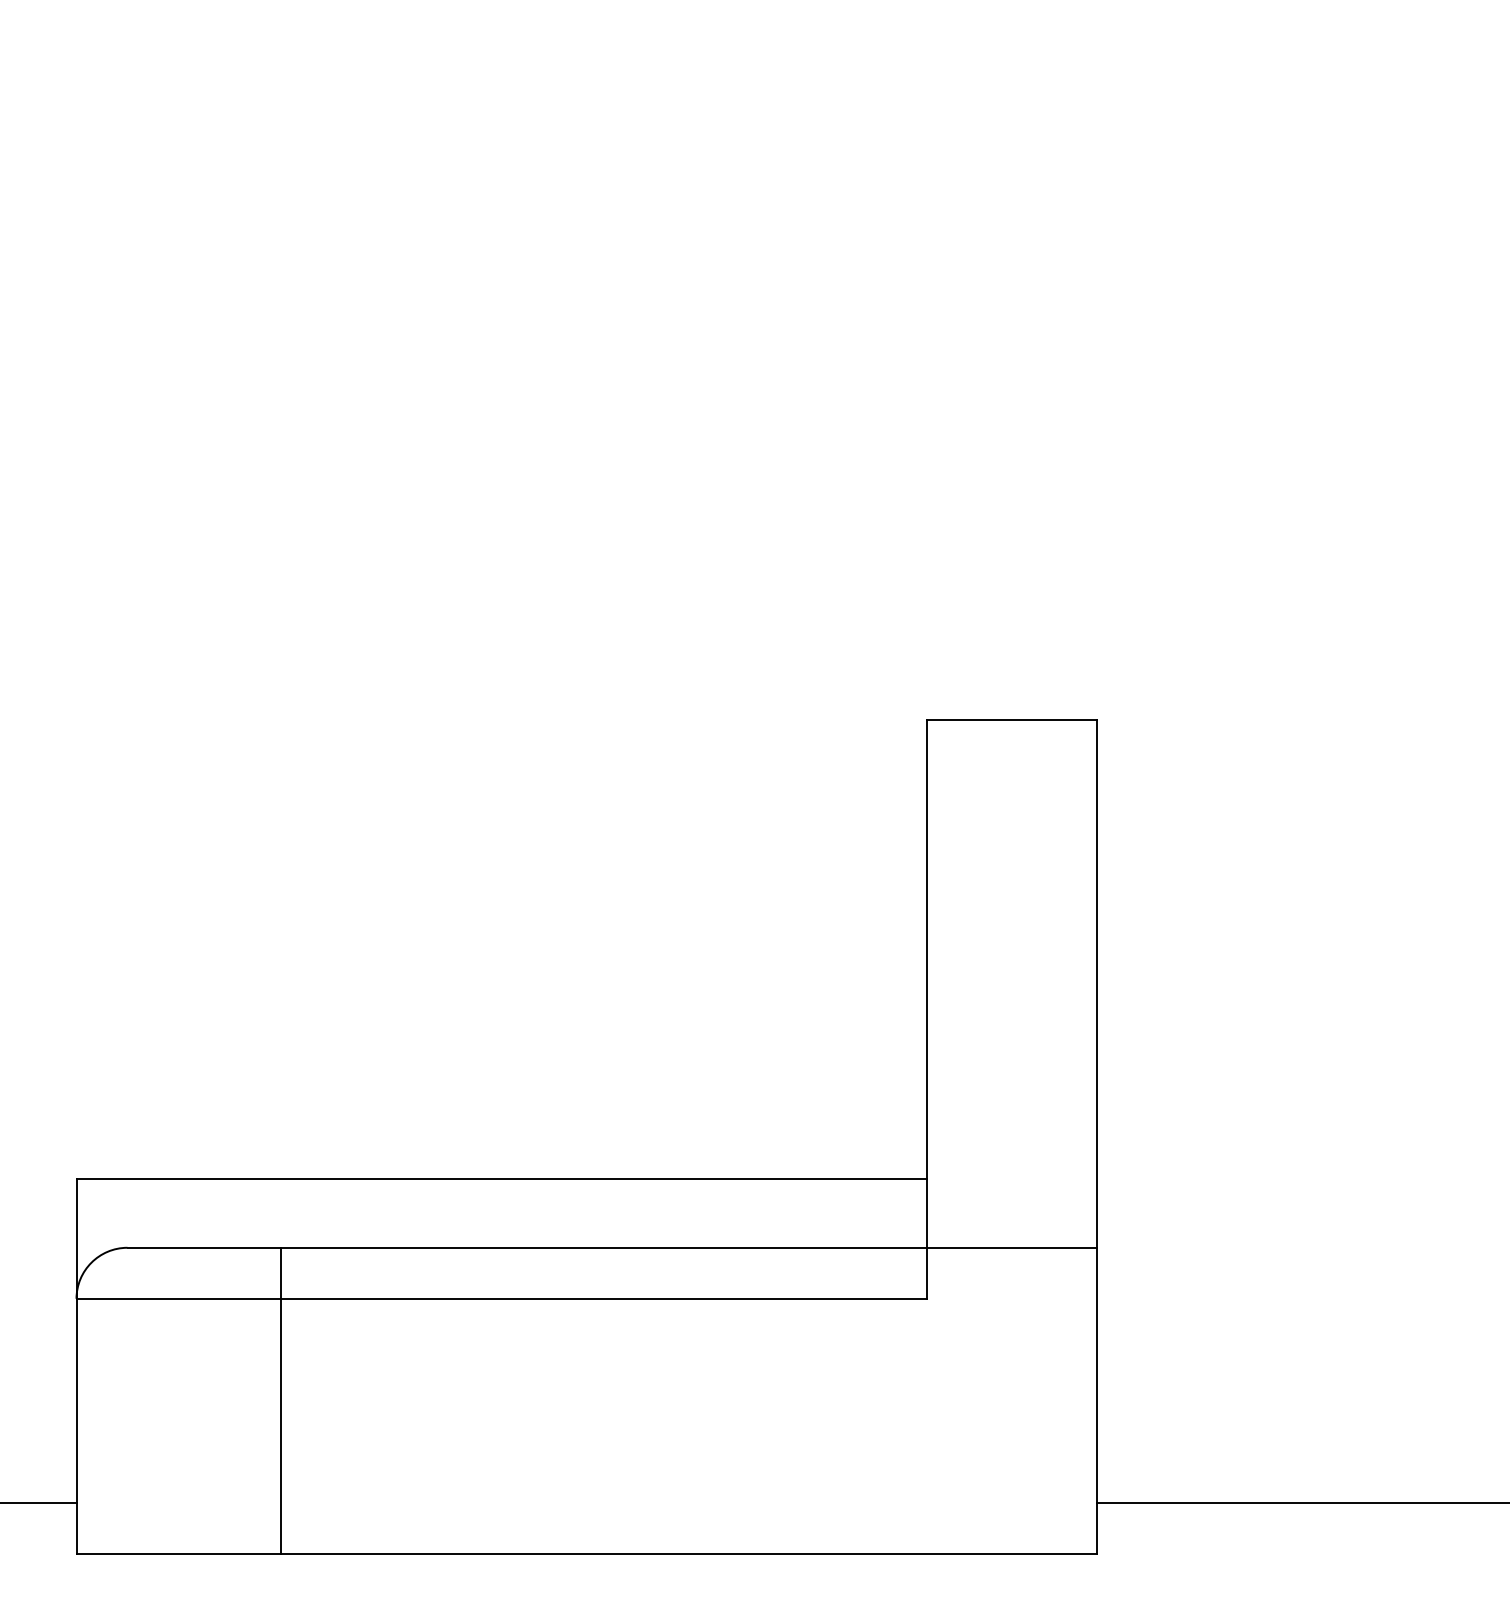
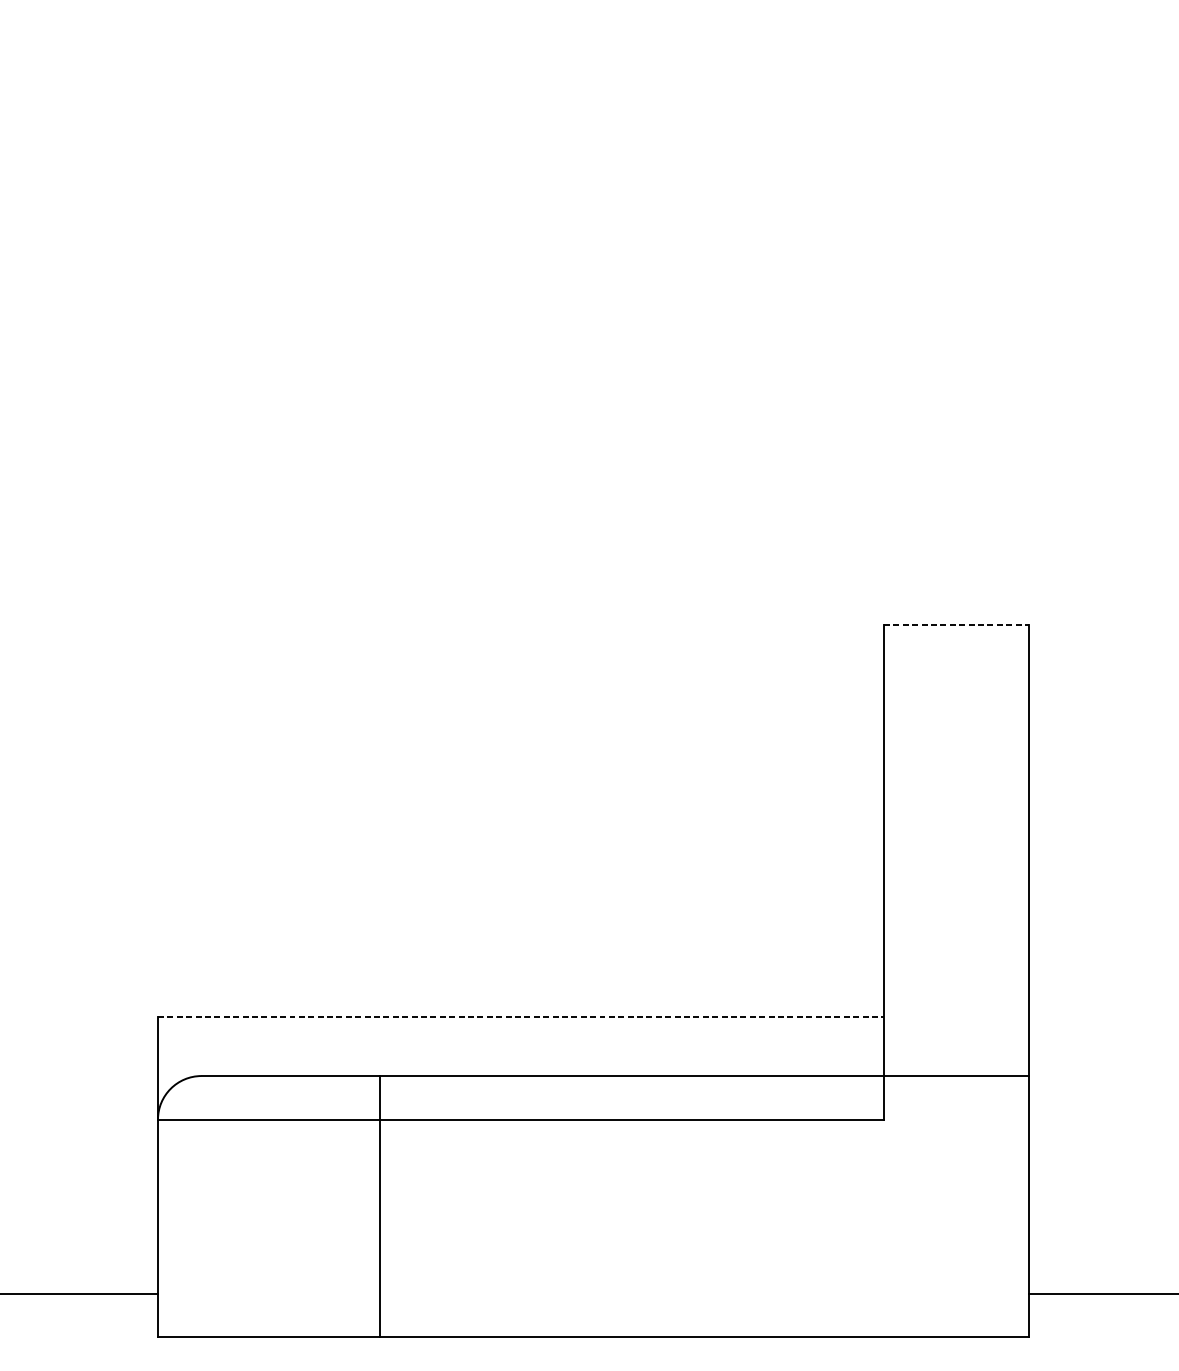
line: (1012, 719) -> (957, 624), solid -> dashed
line: (502, 1178) -> (521, 1016), solid -> dashed
line: (280, 1400) -> (380, 1206), moved

